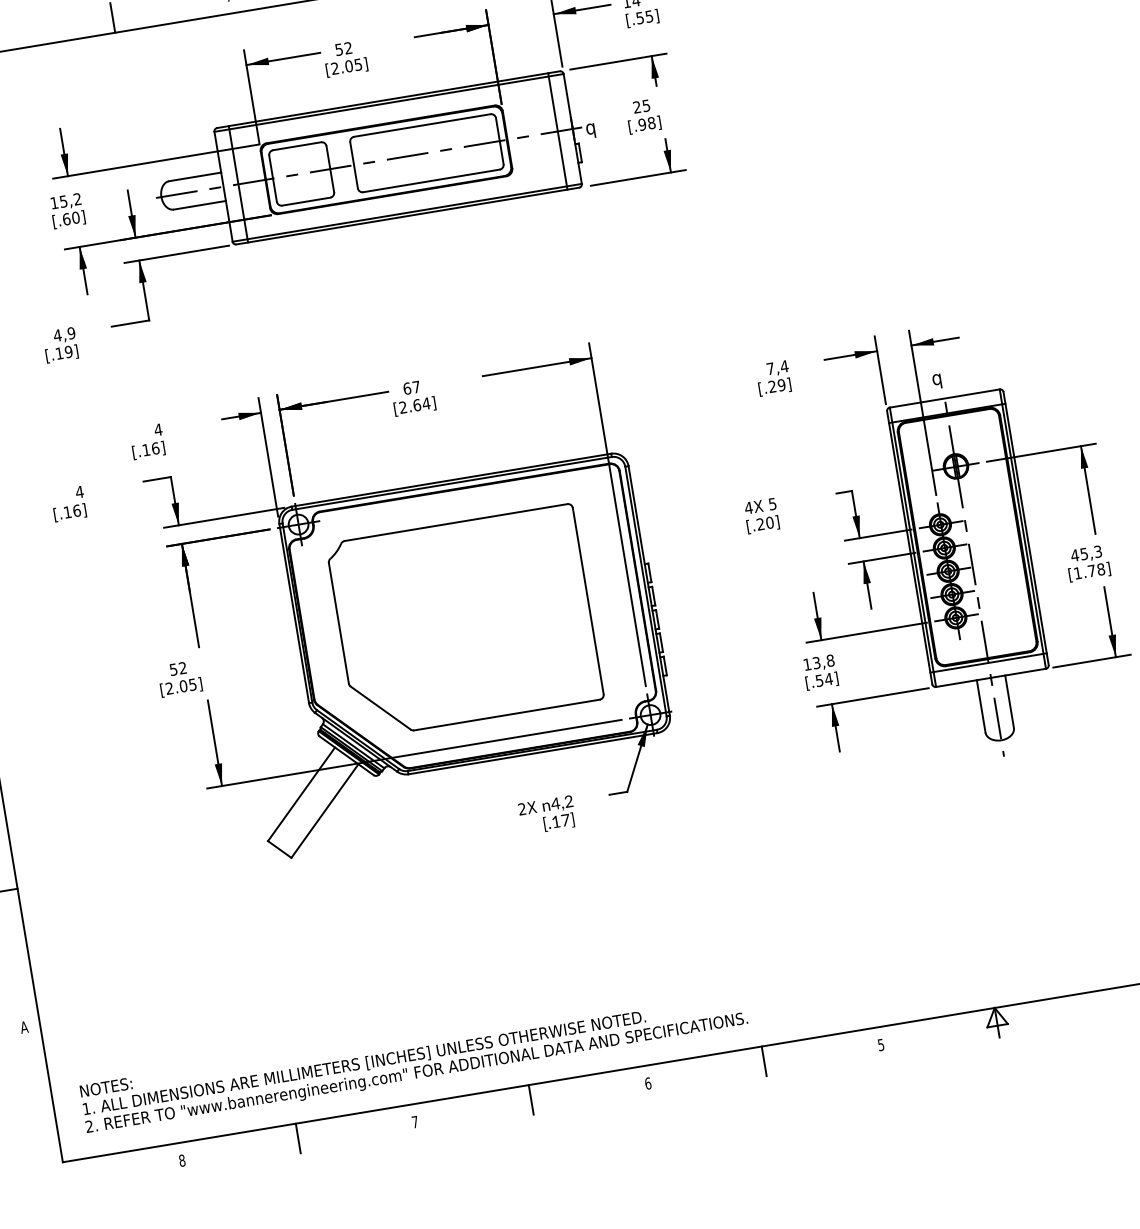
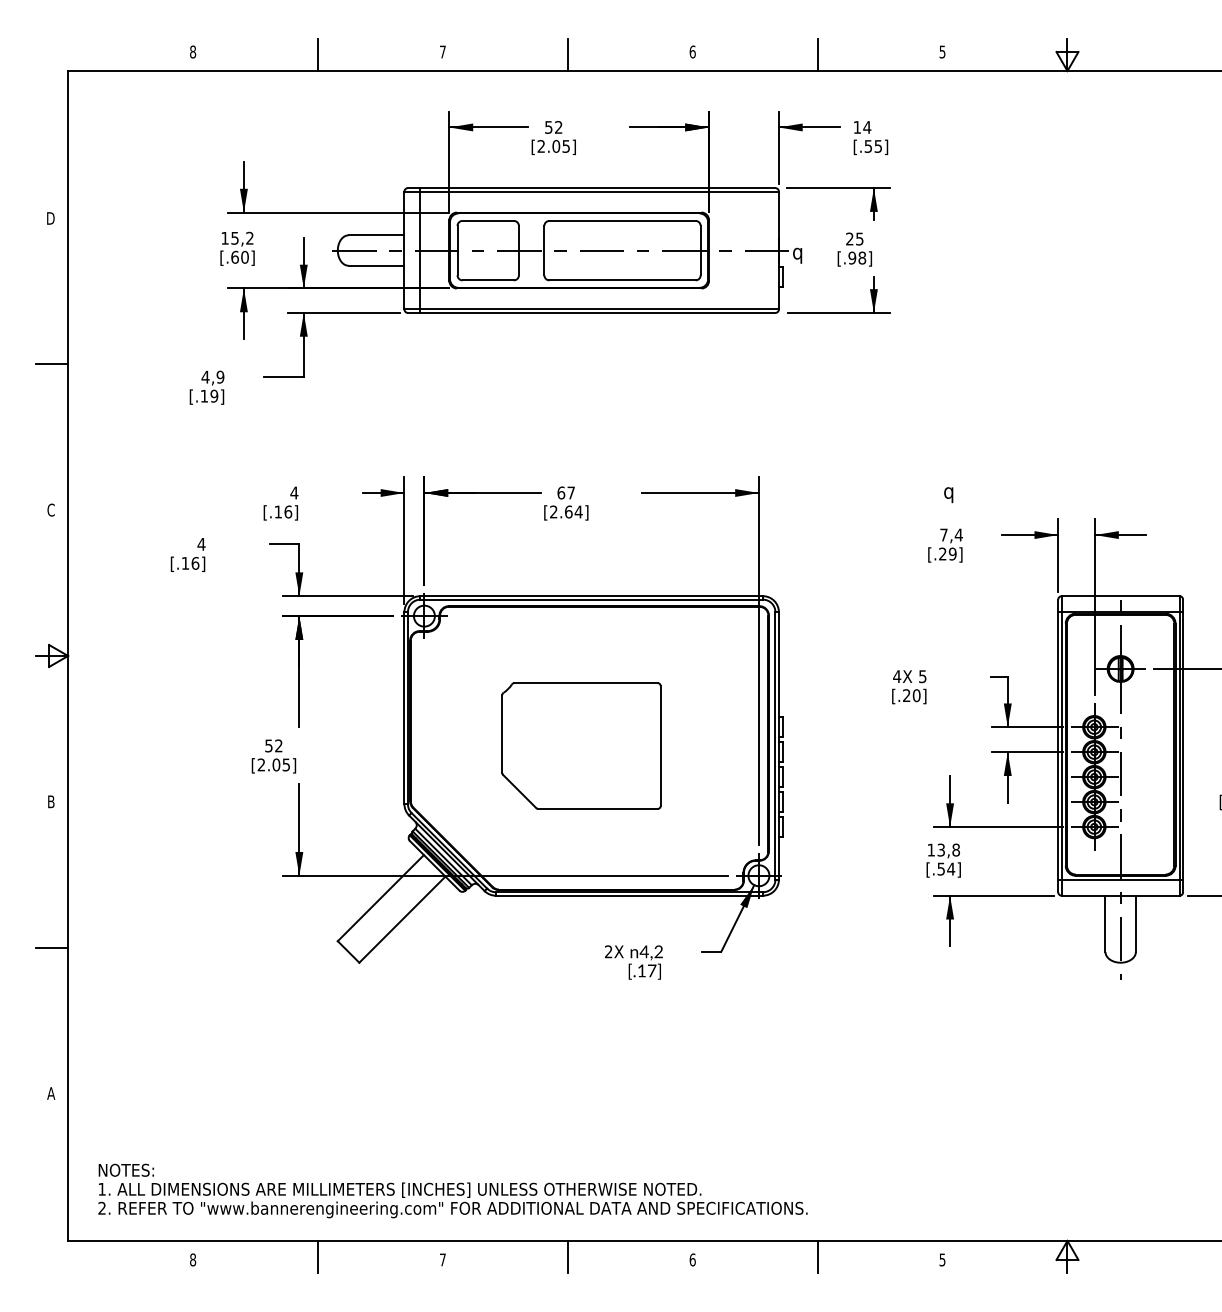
line: (557, 131) -> (762, 250), removed
text: (937, 381) -> (948, 495), moved
part: (465, 621) -> (581, 745), size x0.6

